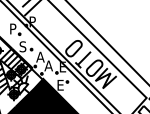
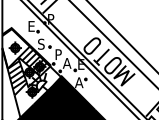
text: (13, 29) -> (31, 26), P -> E
text: (40, 57) -> (58, 54), A -> P
text: (61, 85) -> (79, 82), E -> A

